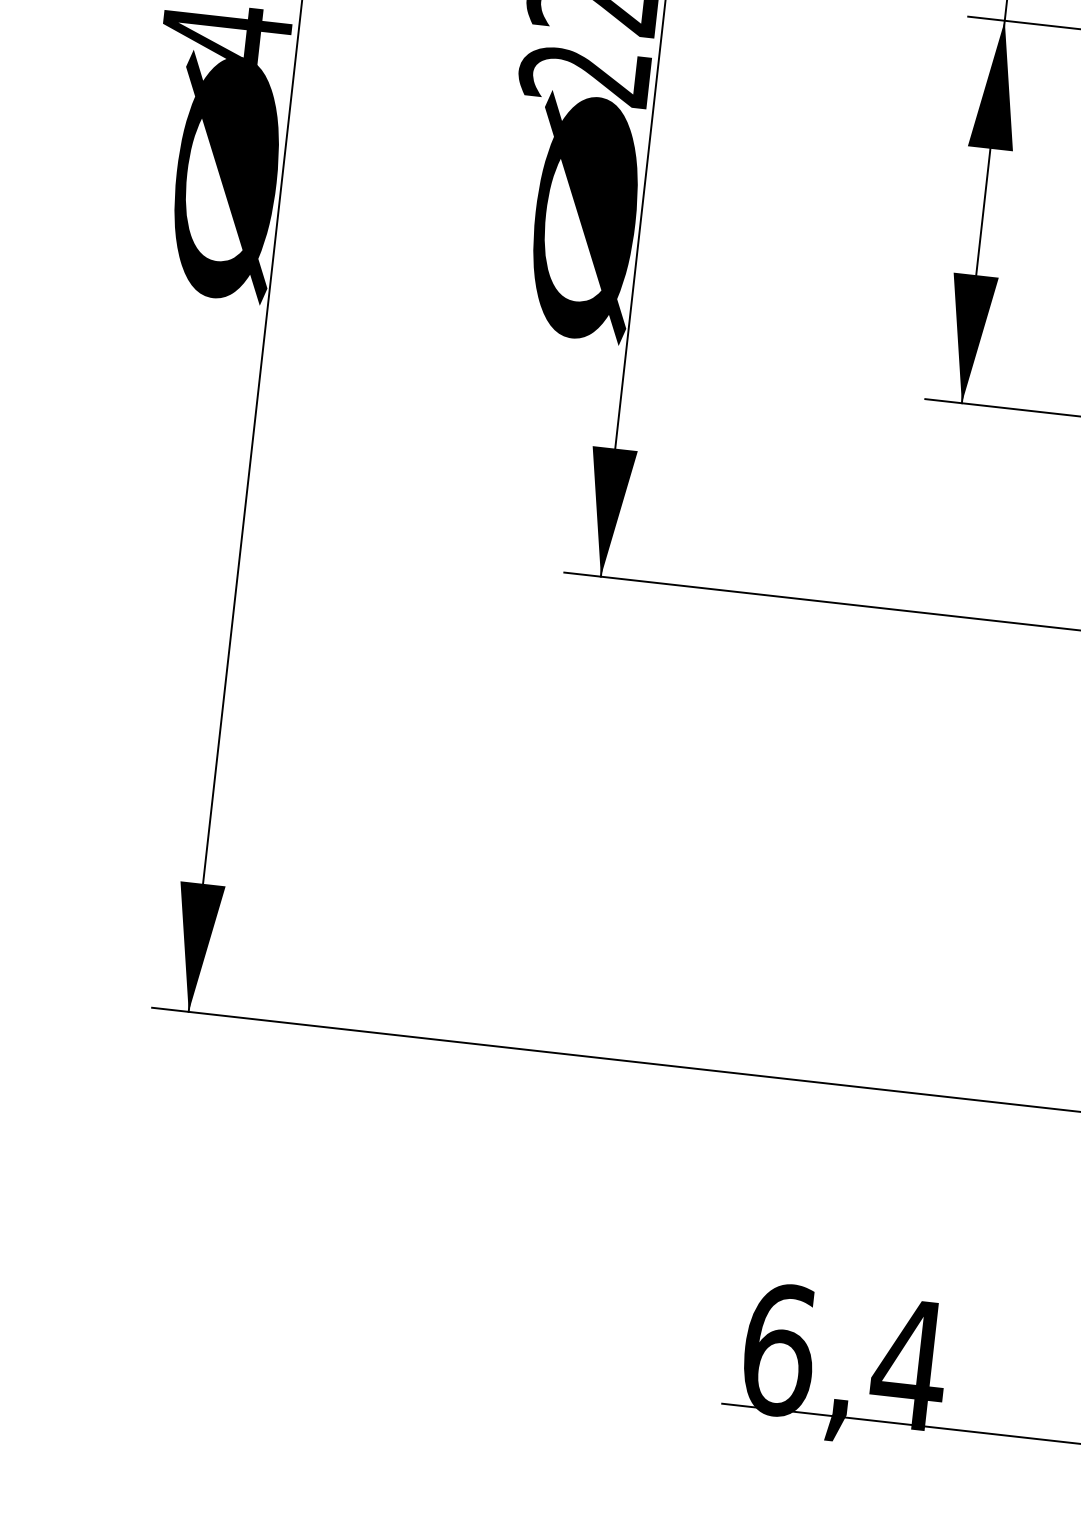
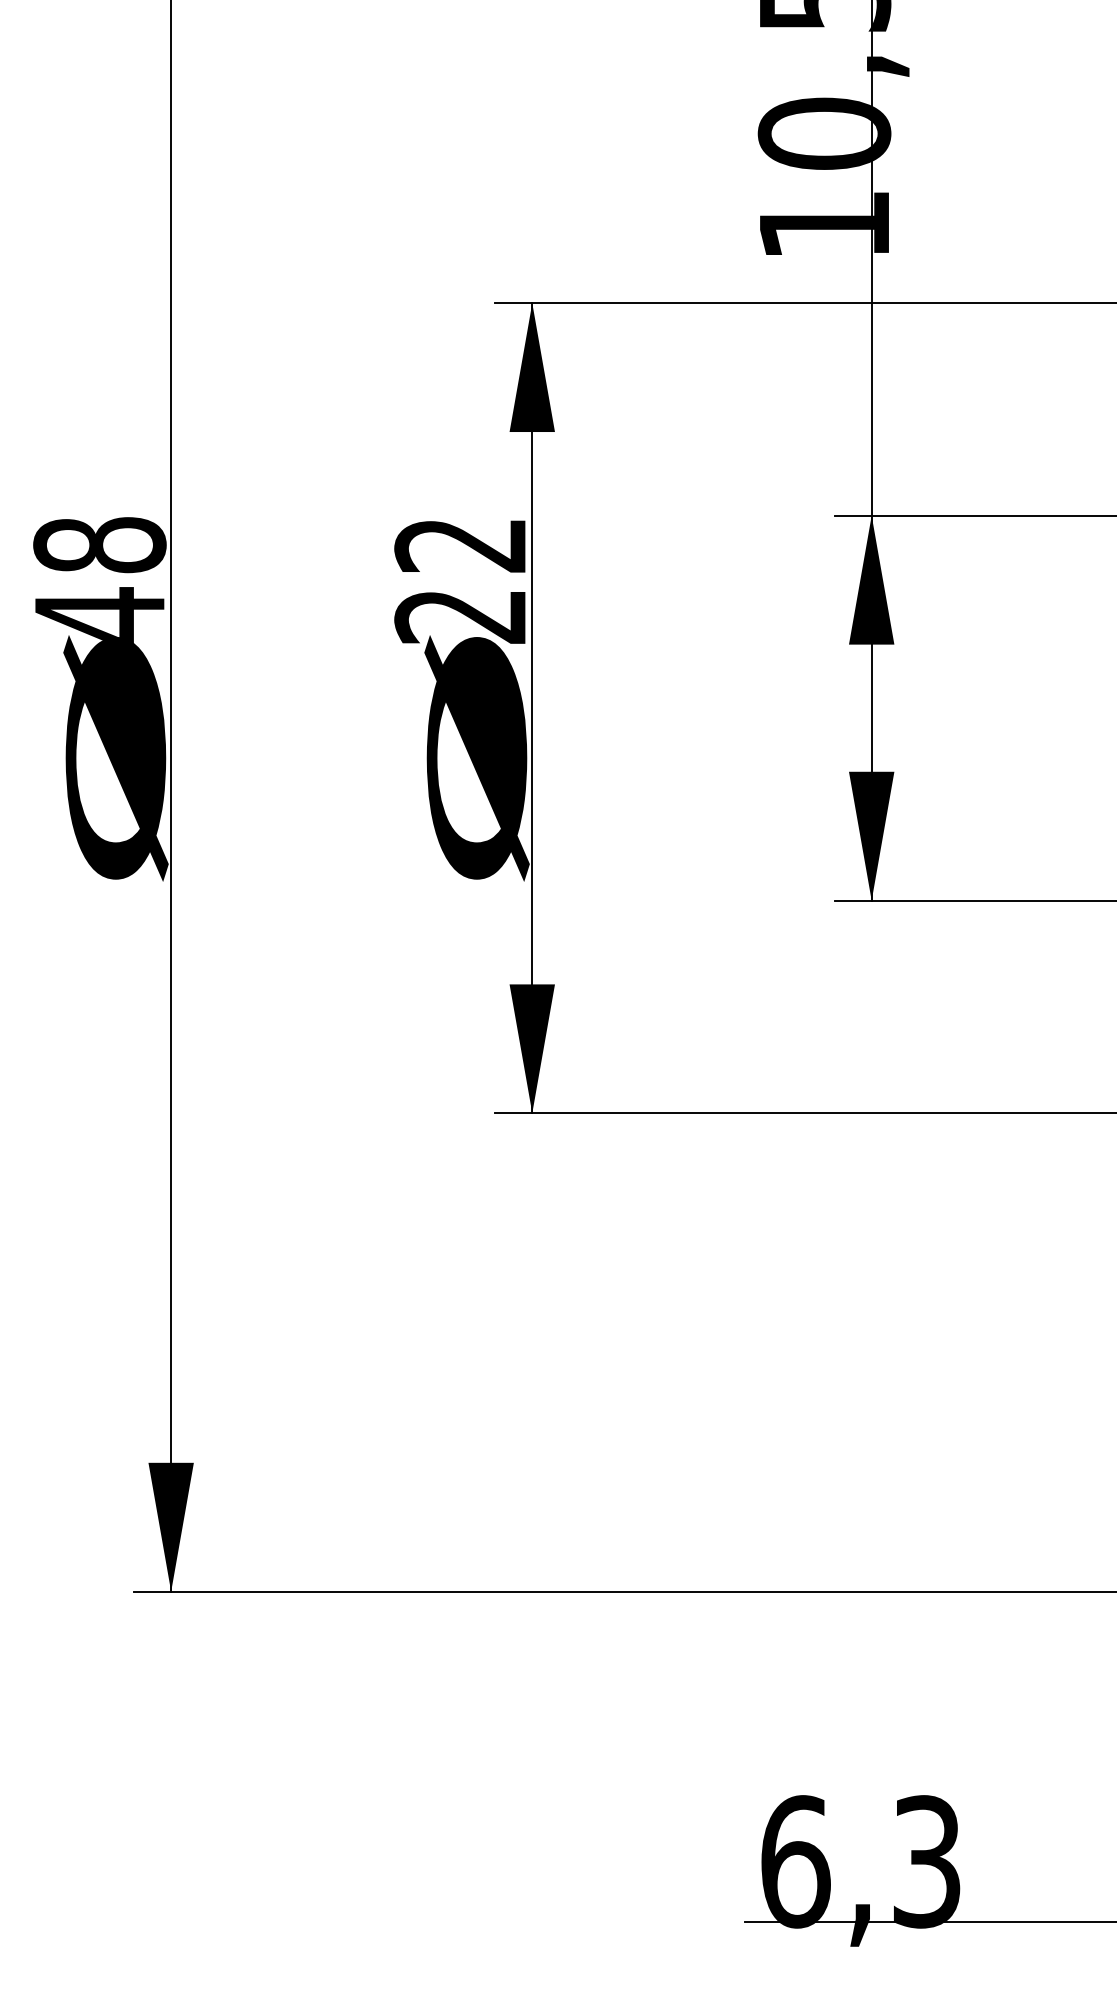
text: (909, 1364) -> (926, 1861), 6,4 -> 6,3

